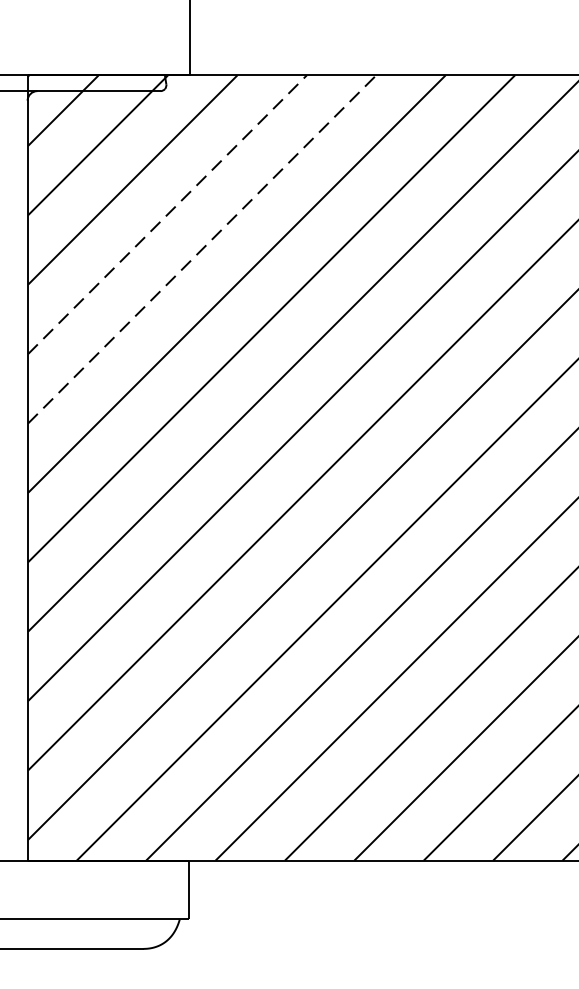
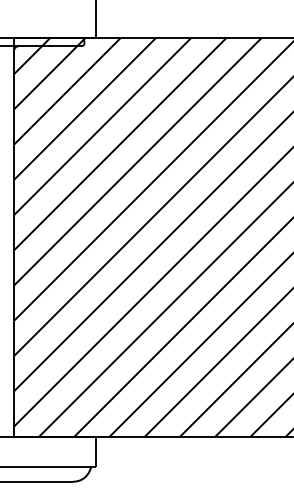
line: (168, 213) -> (85, 108), dashed -> solid
line: (201, 249) -> (102, 126), dashed -> solid

